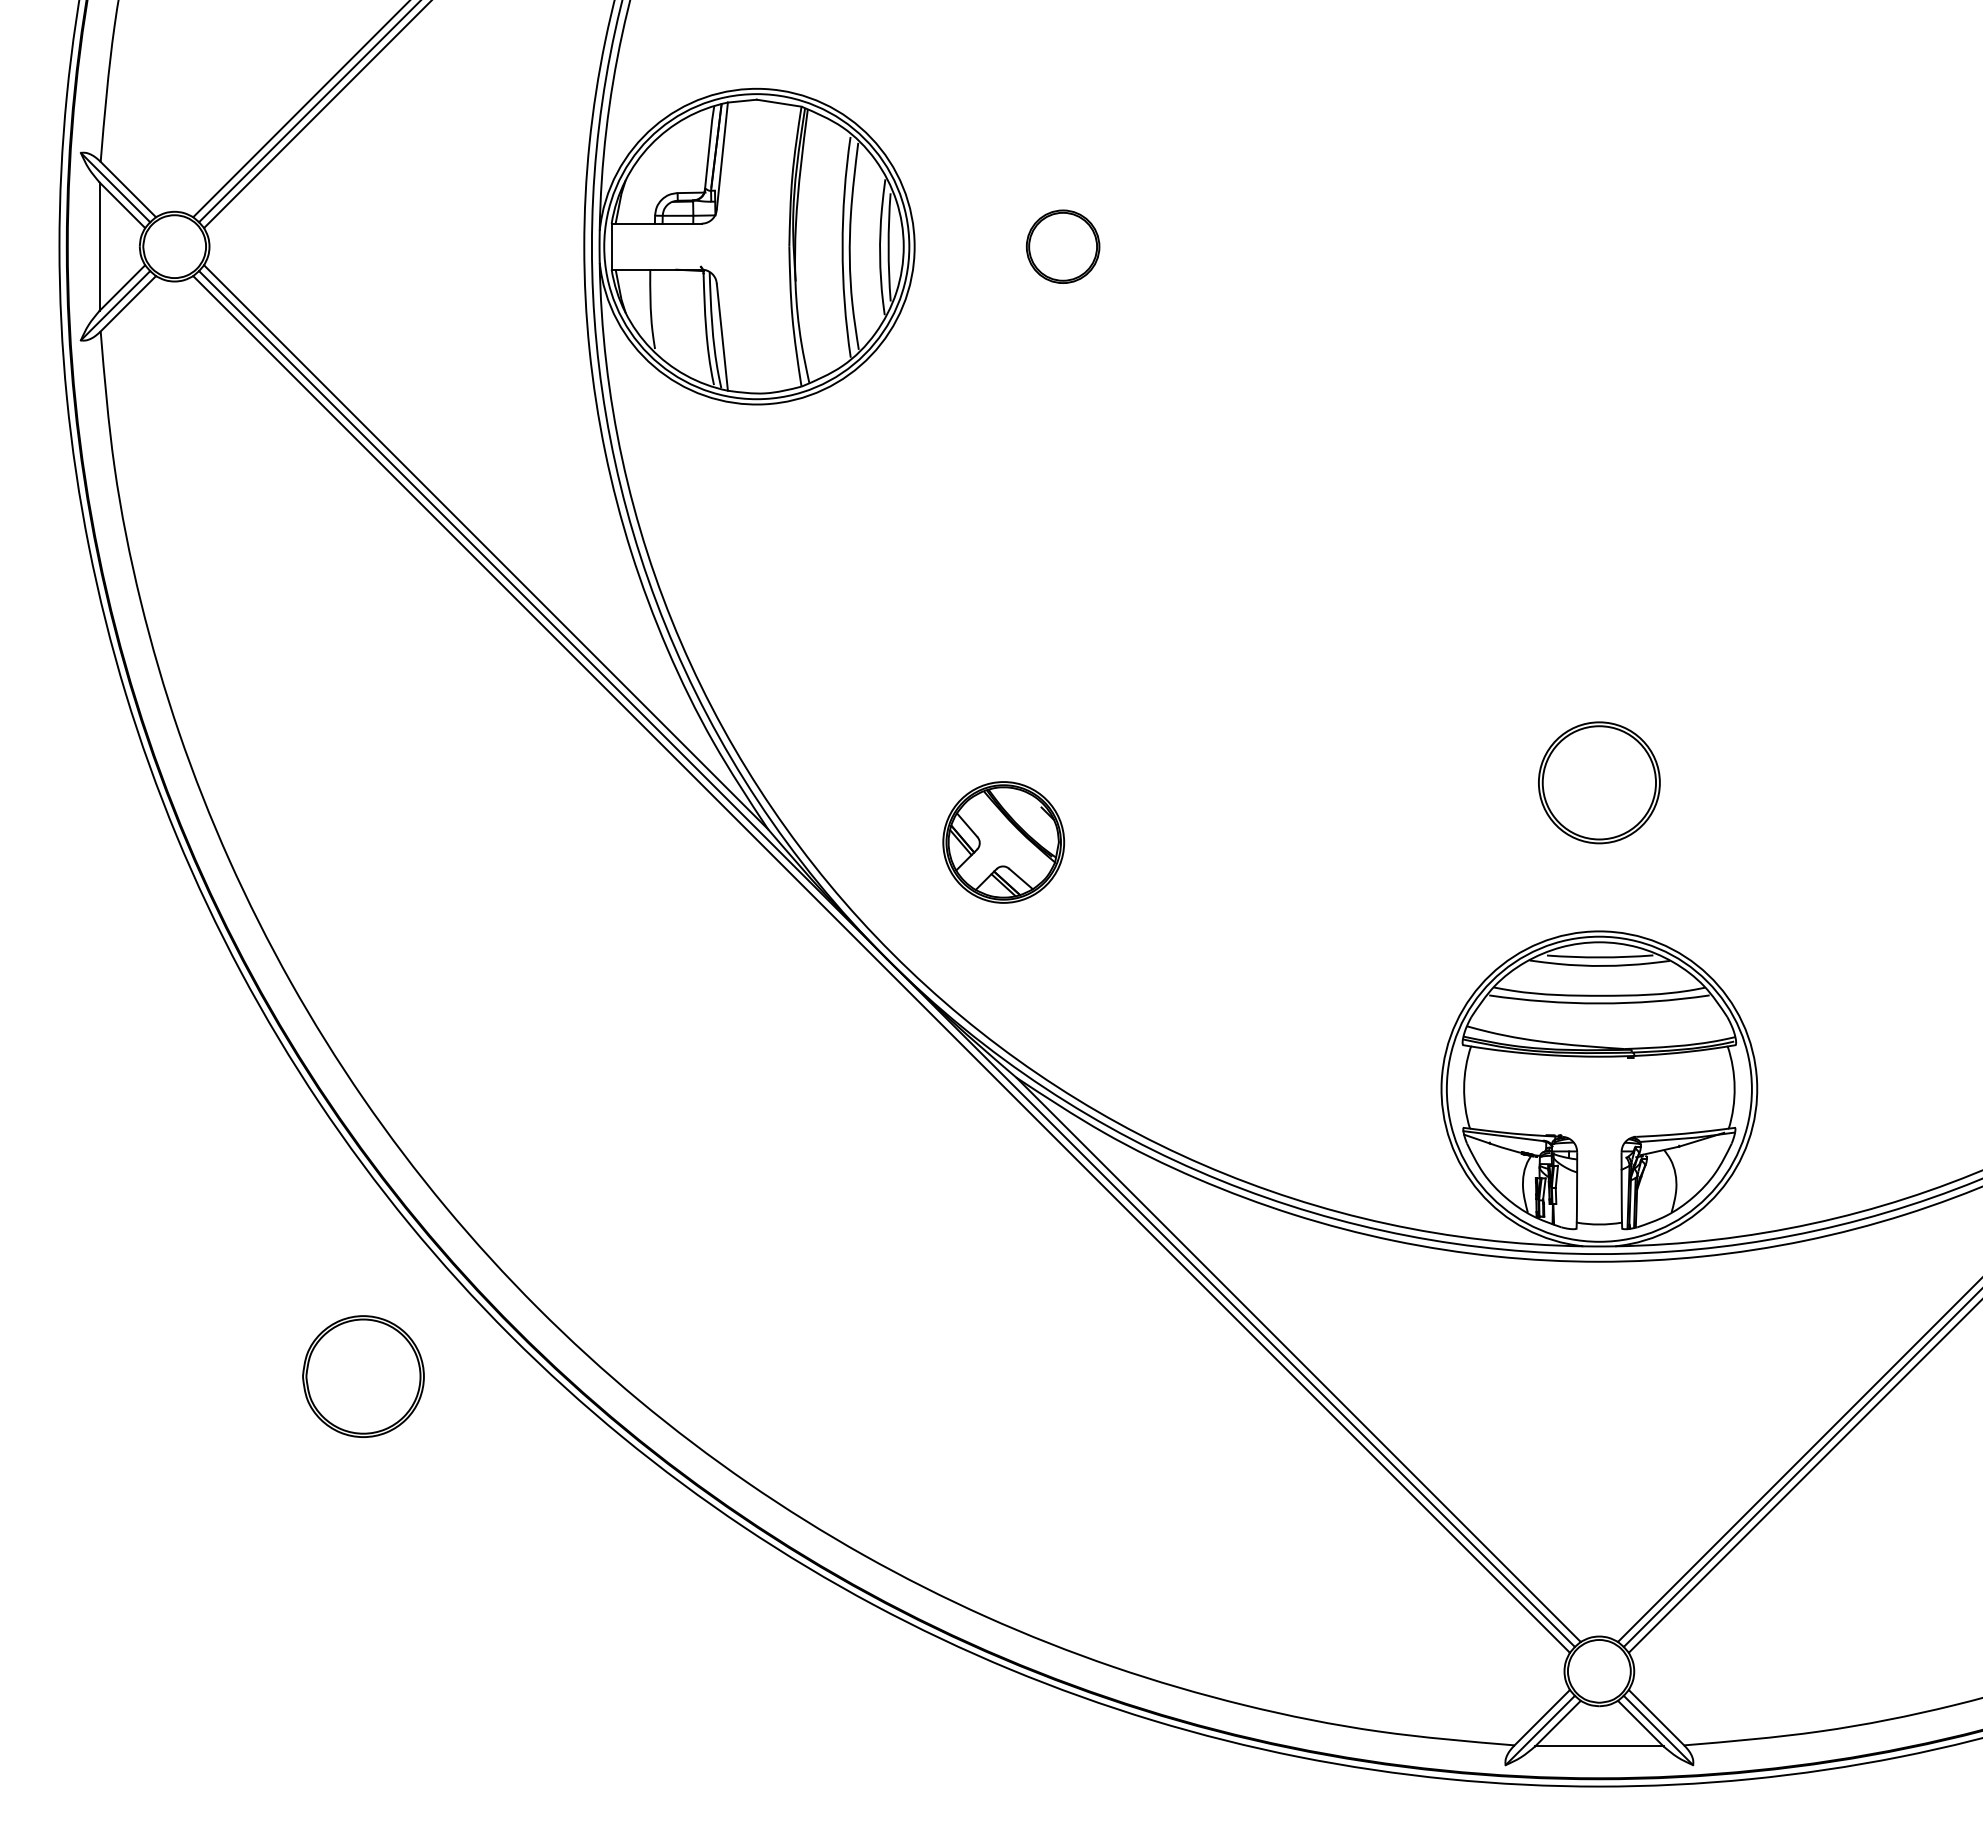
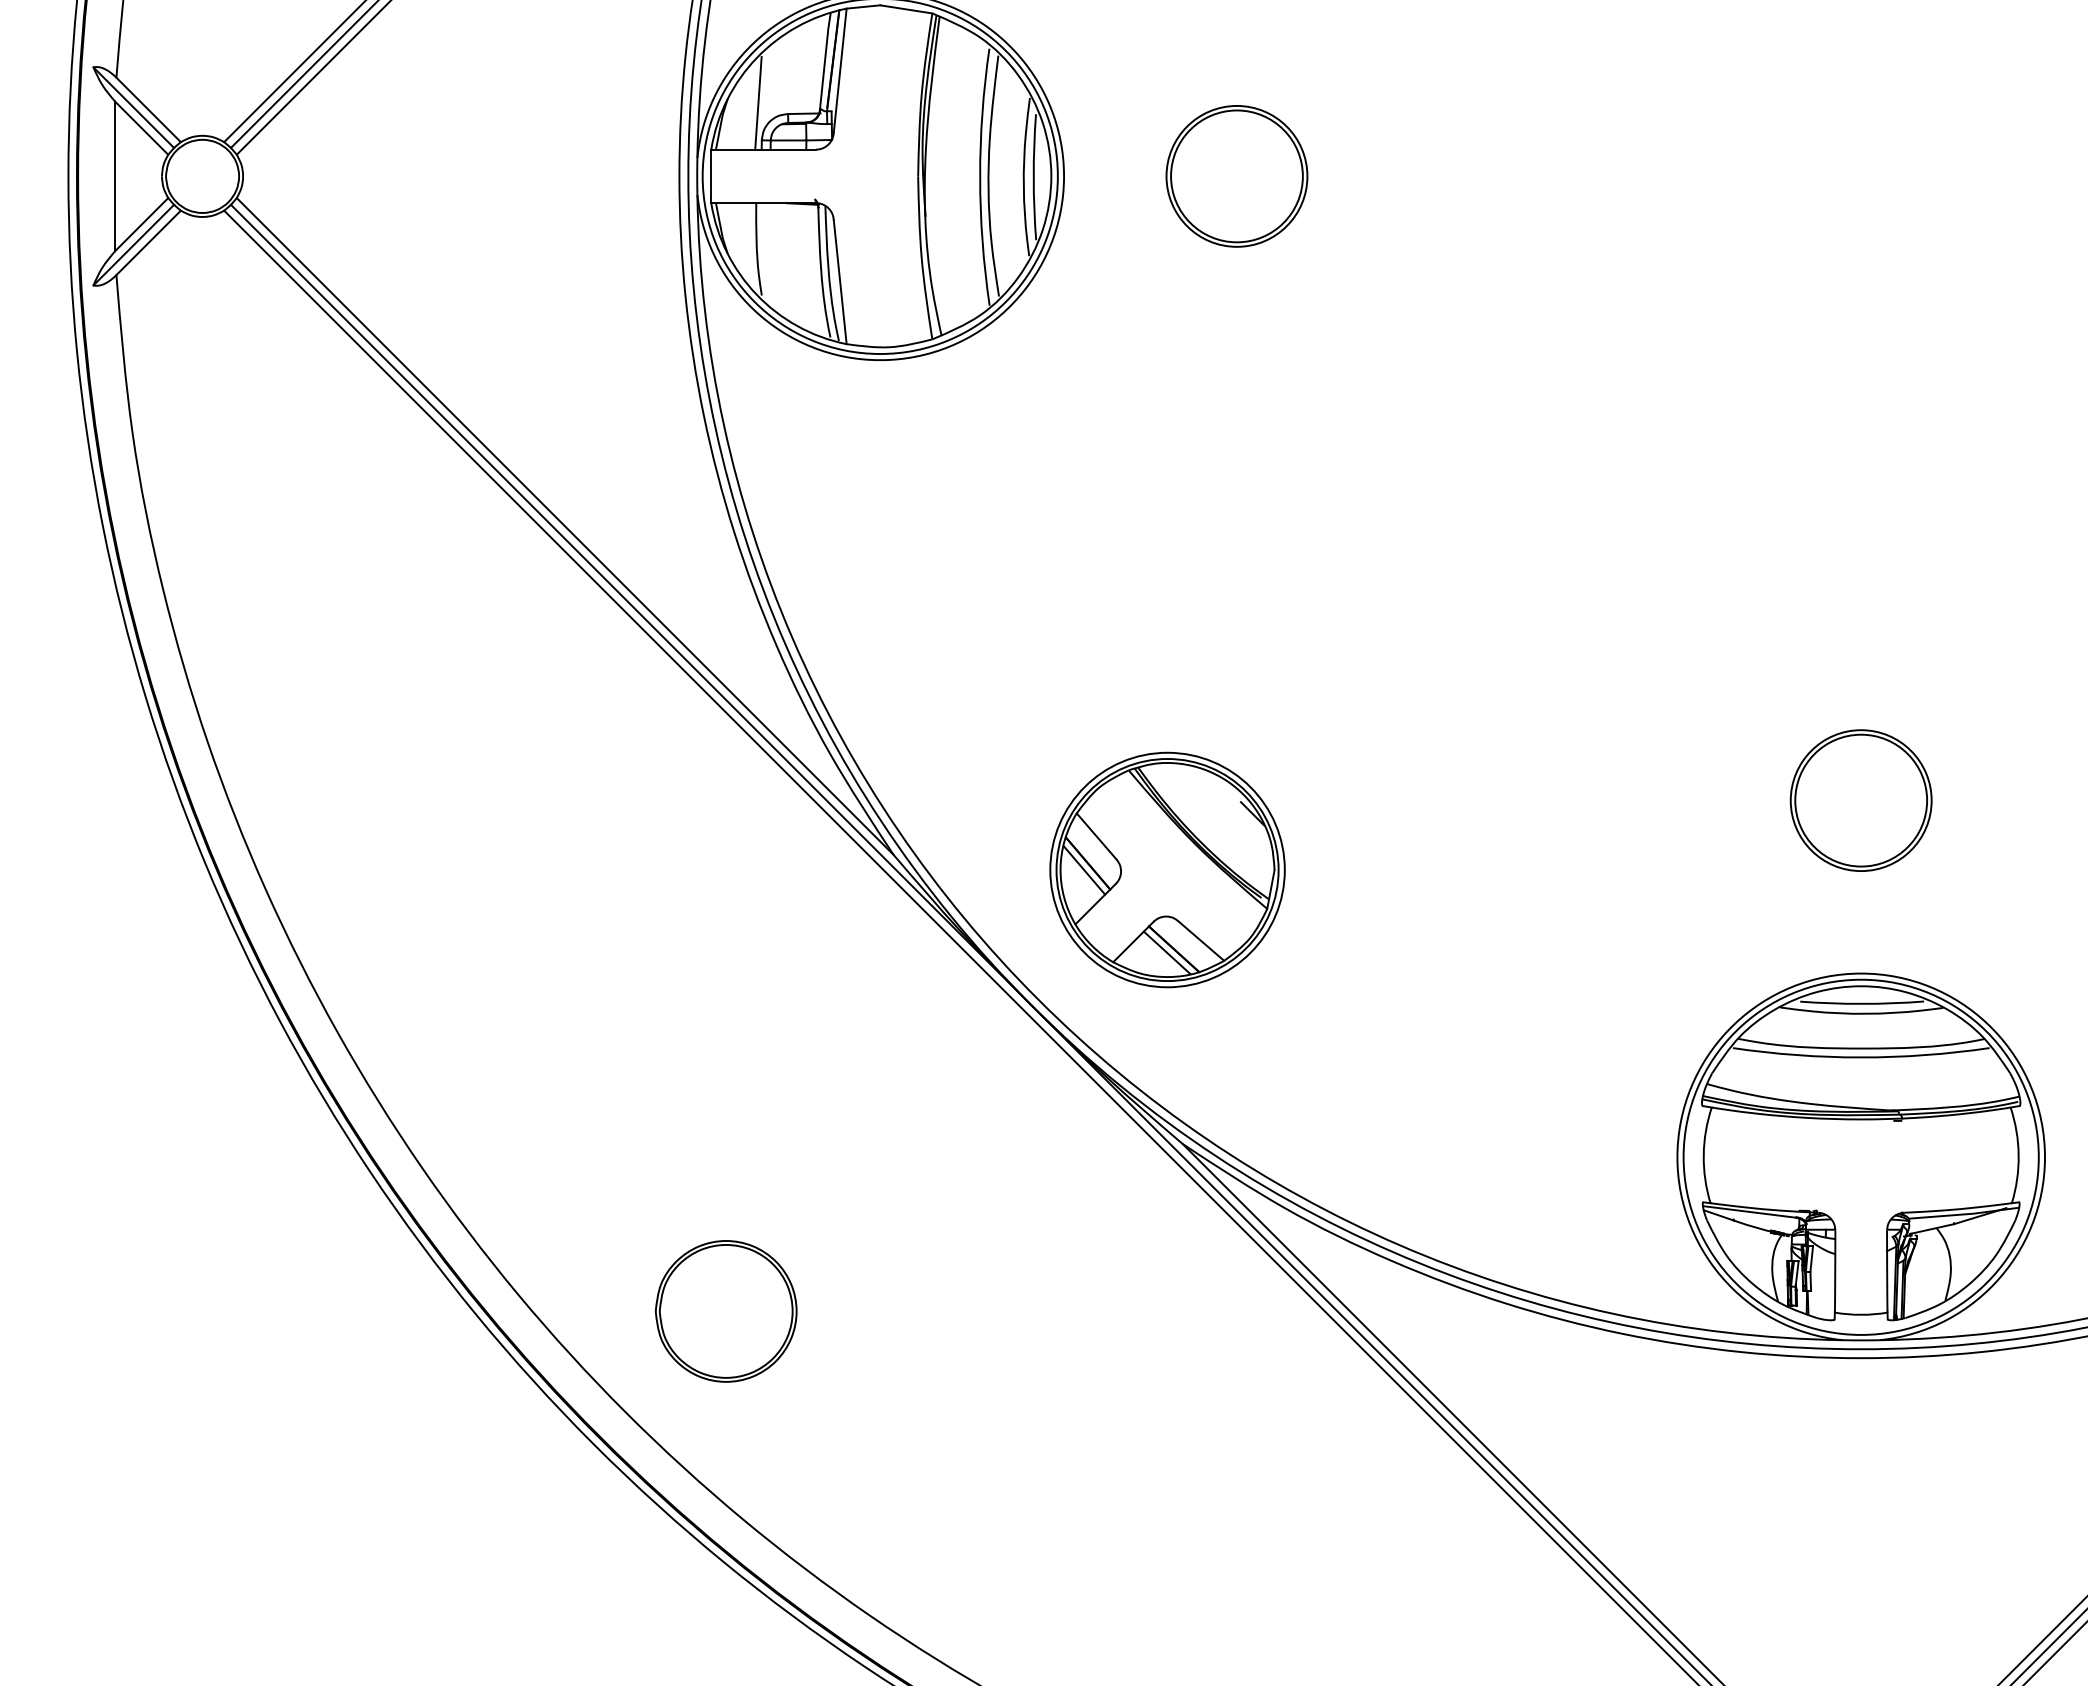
line: (651, 183) -> (757, 102), added
part: (1062, 246) -> (1236, 176), size x1.67
part: (1003, 842) -> (1167, 870), size x1.67
part: (363, 1376) -> (726, 1311), moved

